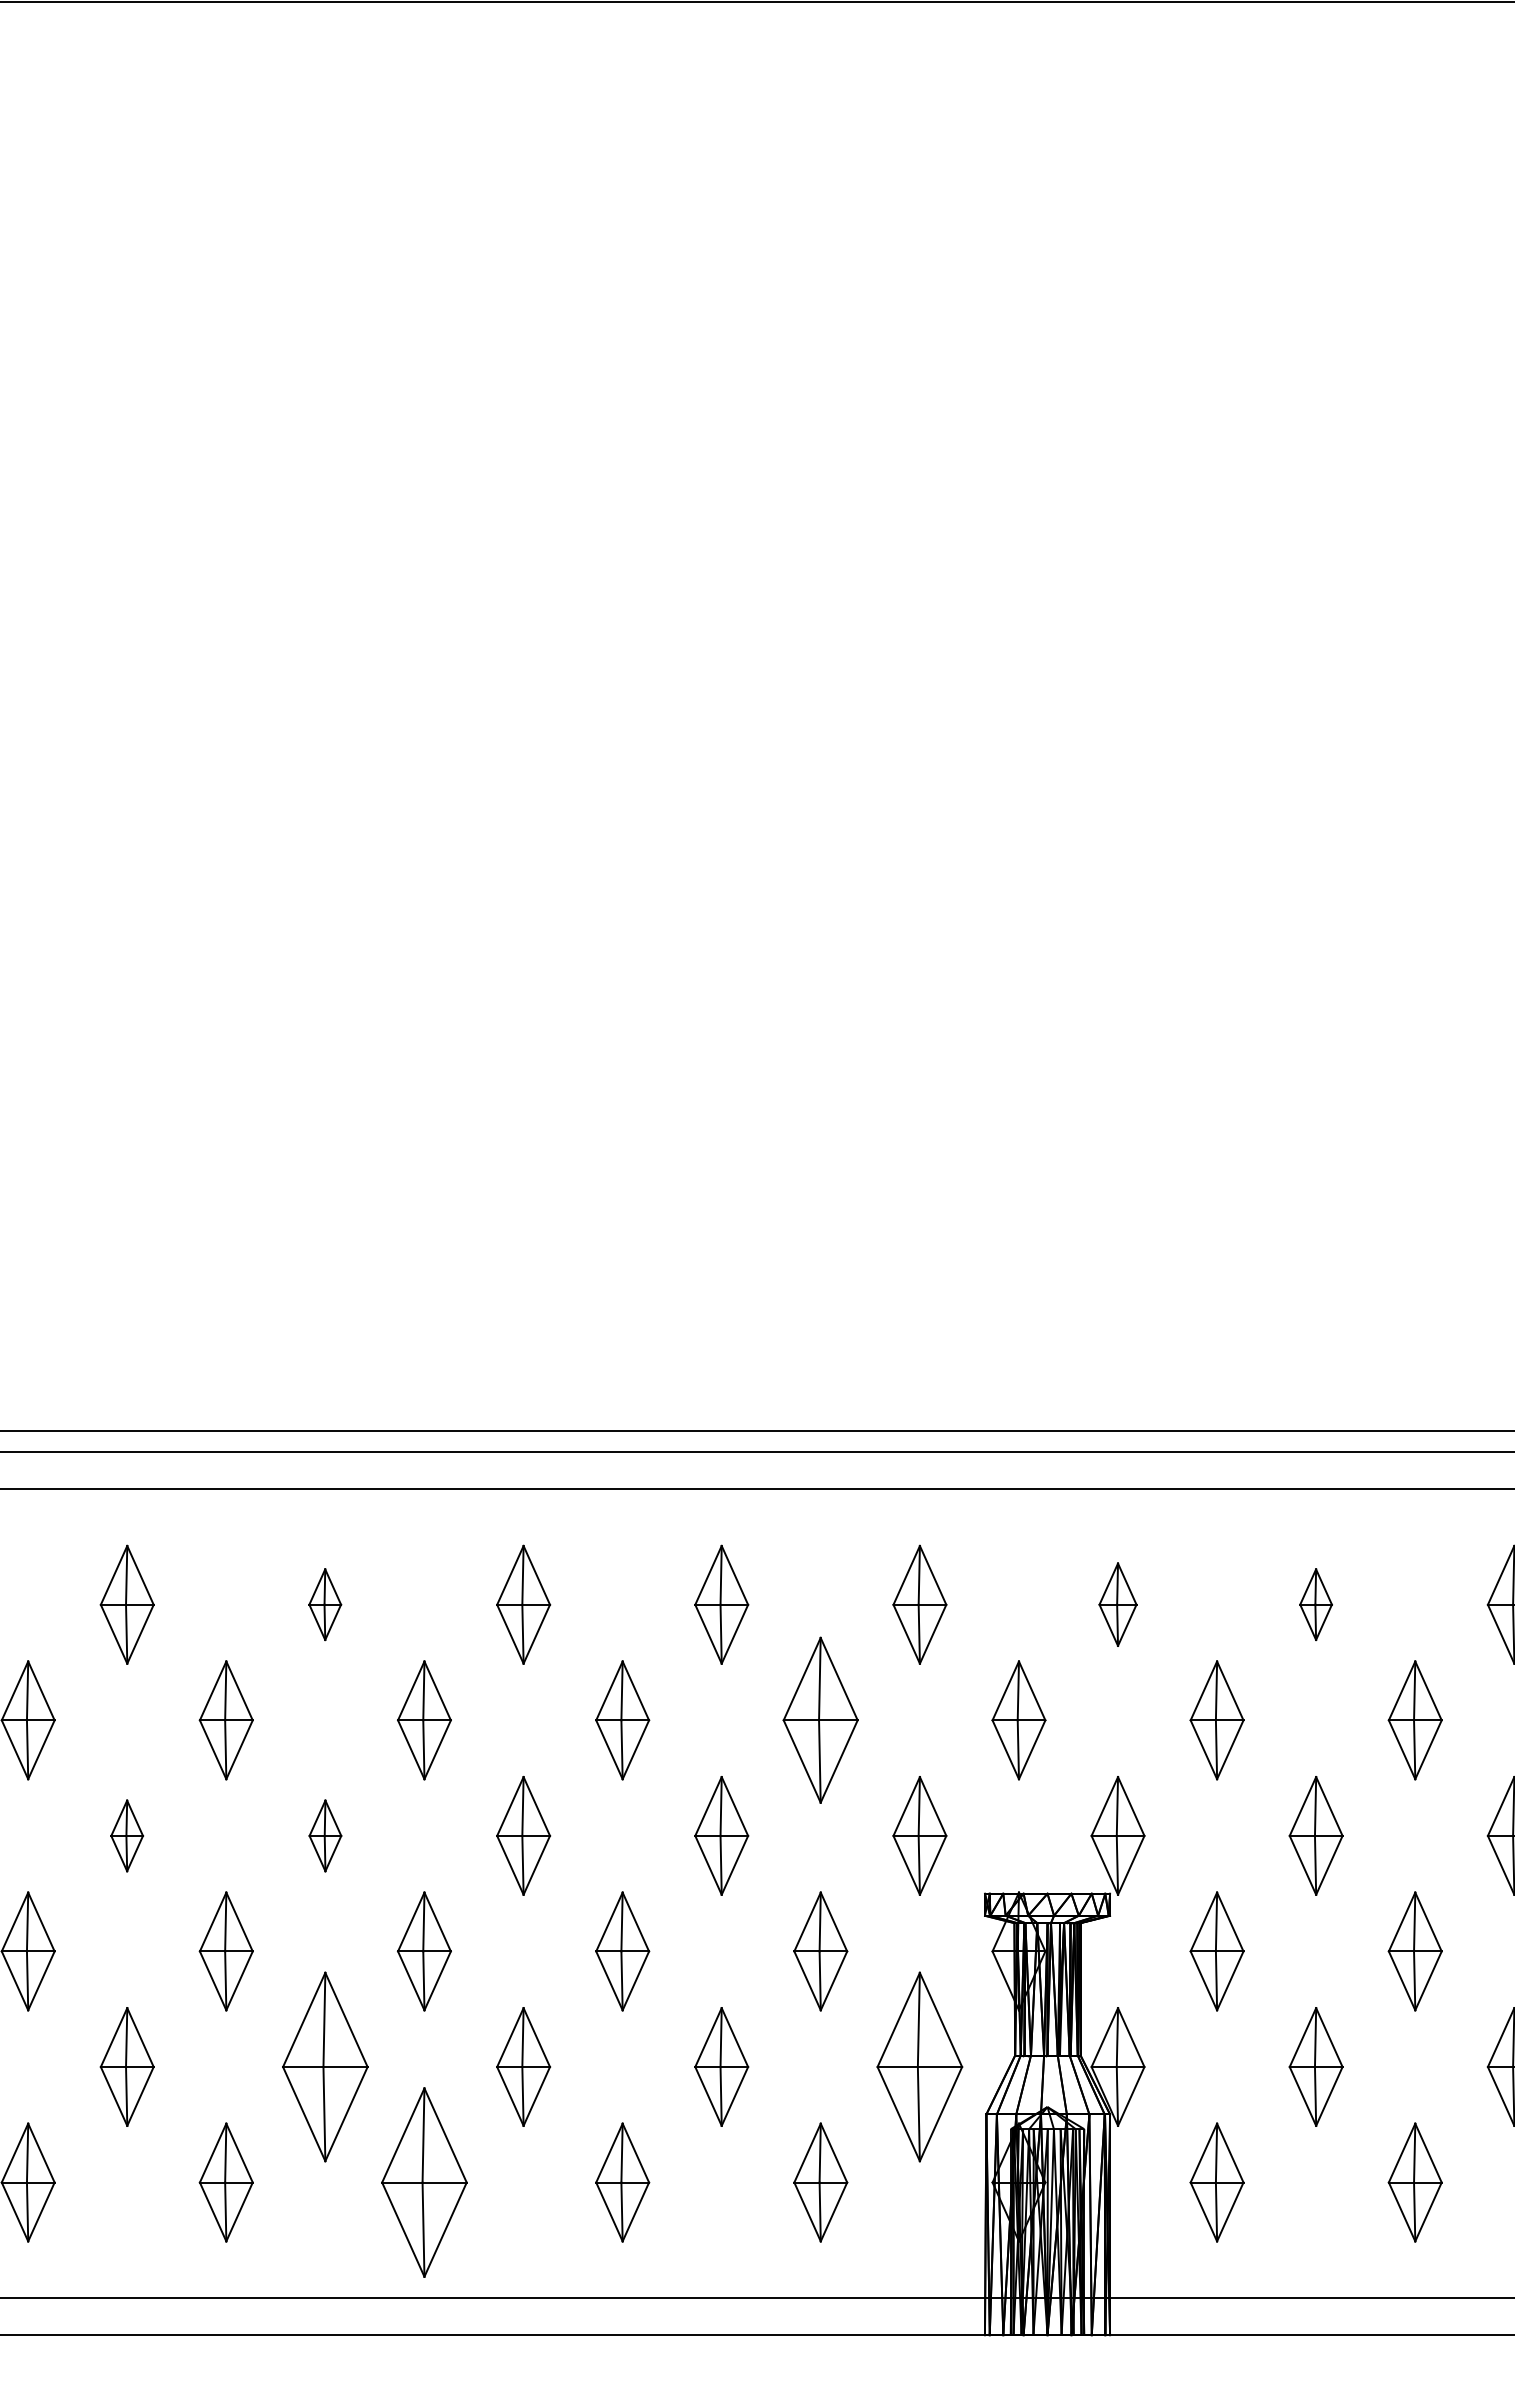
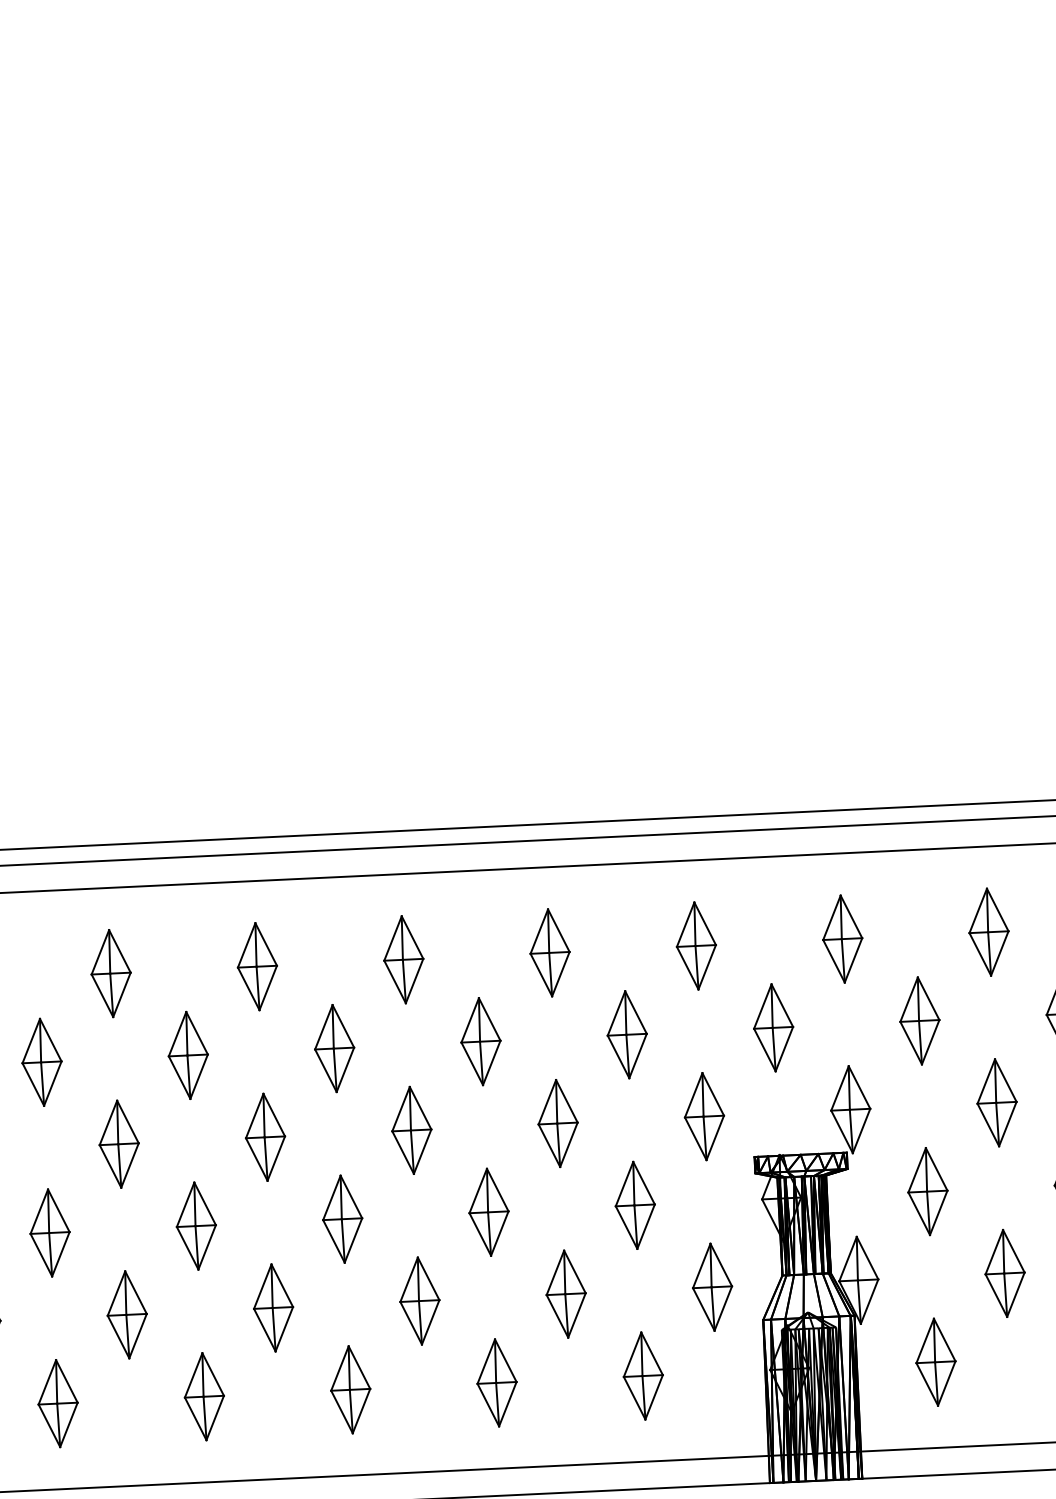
part: (324, 1604) -> (256, 966), size x1.67
part: (1117, 1604) -> (842, 938), size x1.43
part: (1315, 1604) -> (988, 931), size x1.67
part: (820, 1720) -> (627, 1034), size x0.71
part: (126, 1835) -> (118, 1143), size x1.67
part: (325, 1835) -> (265, 1137), size x1.67
part: (325, 2066) -> (273, 1307), size x0.62
part: (919, 2066) -> (712, 1286), size x0.62
part: (424, 2182) -> (350, 1389), size x0.62

